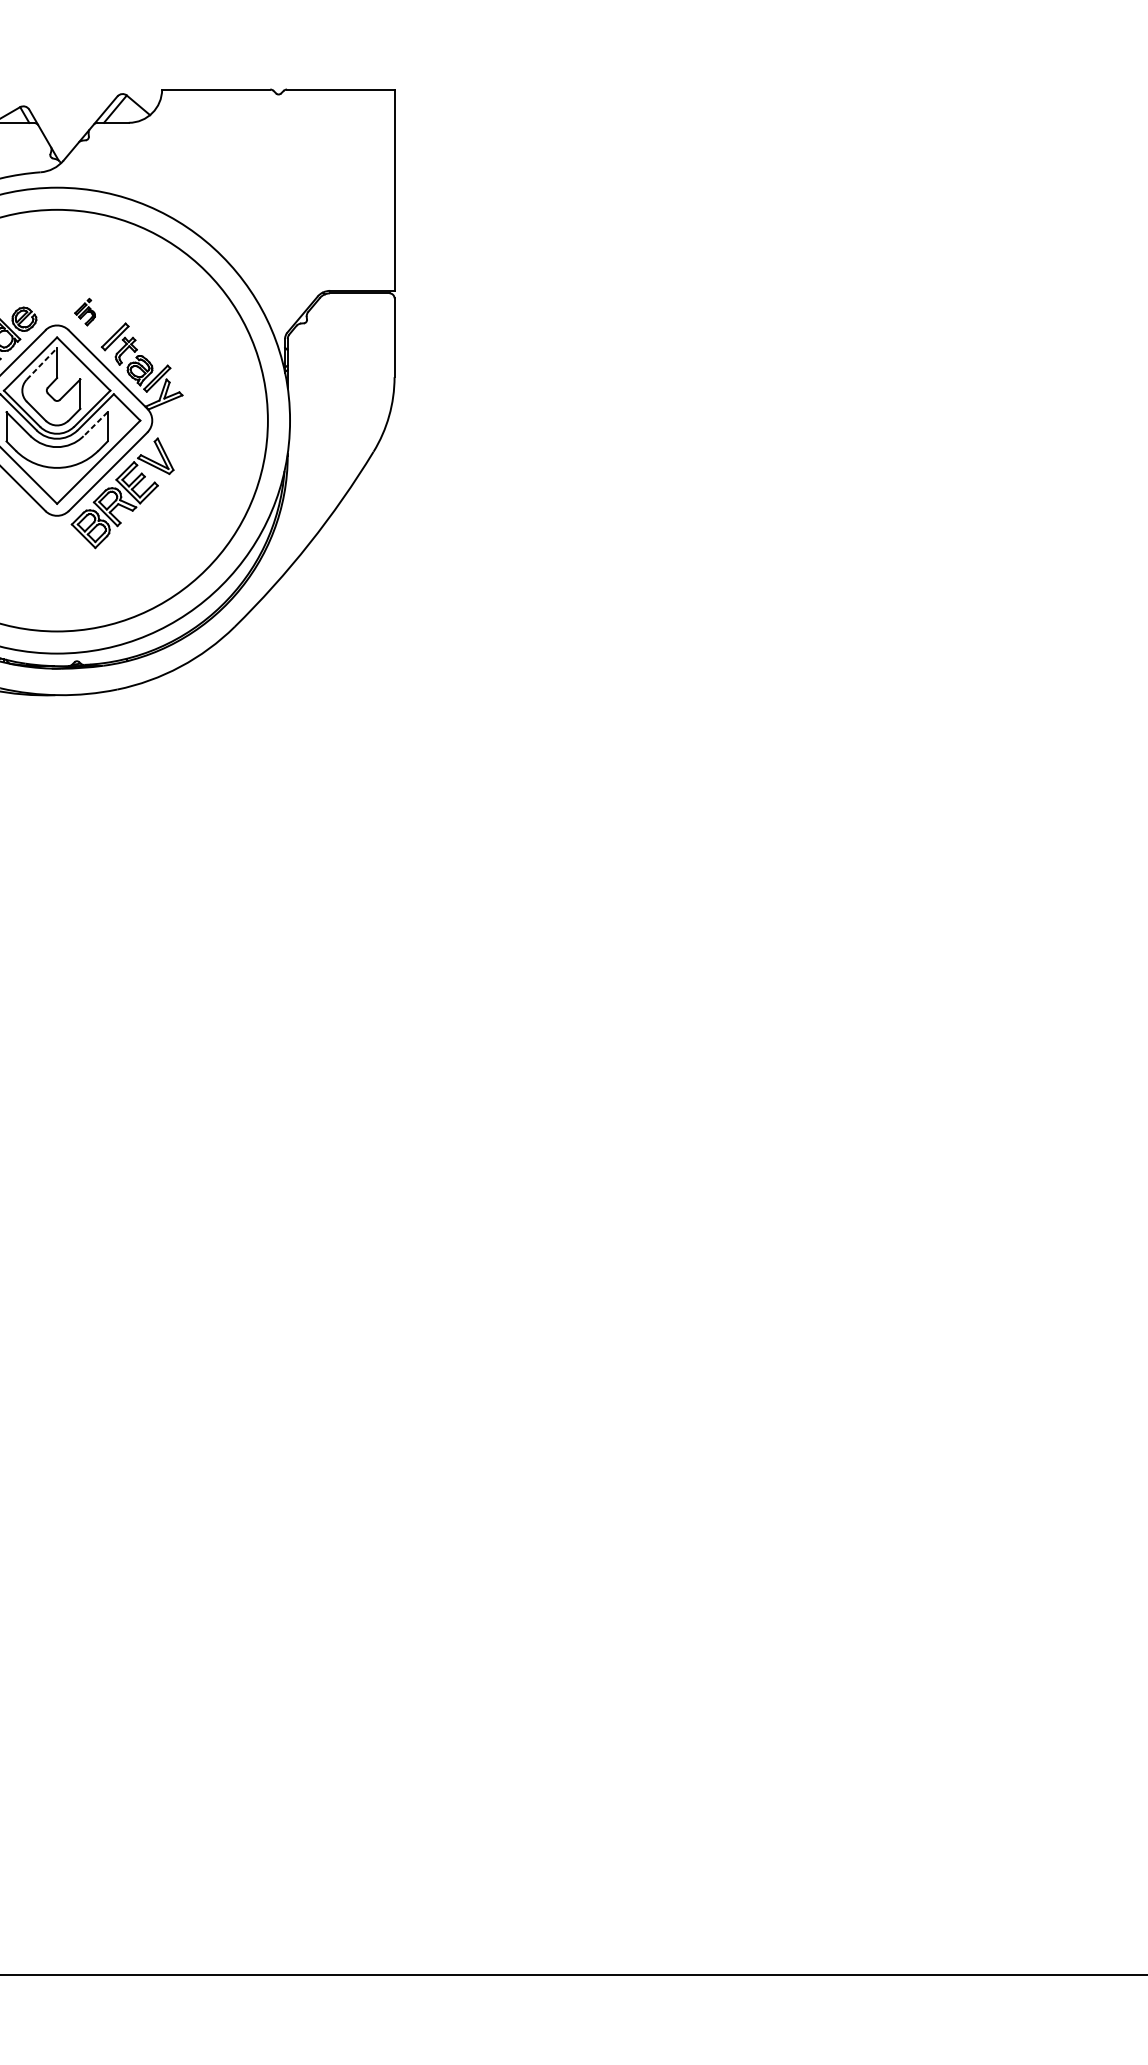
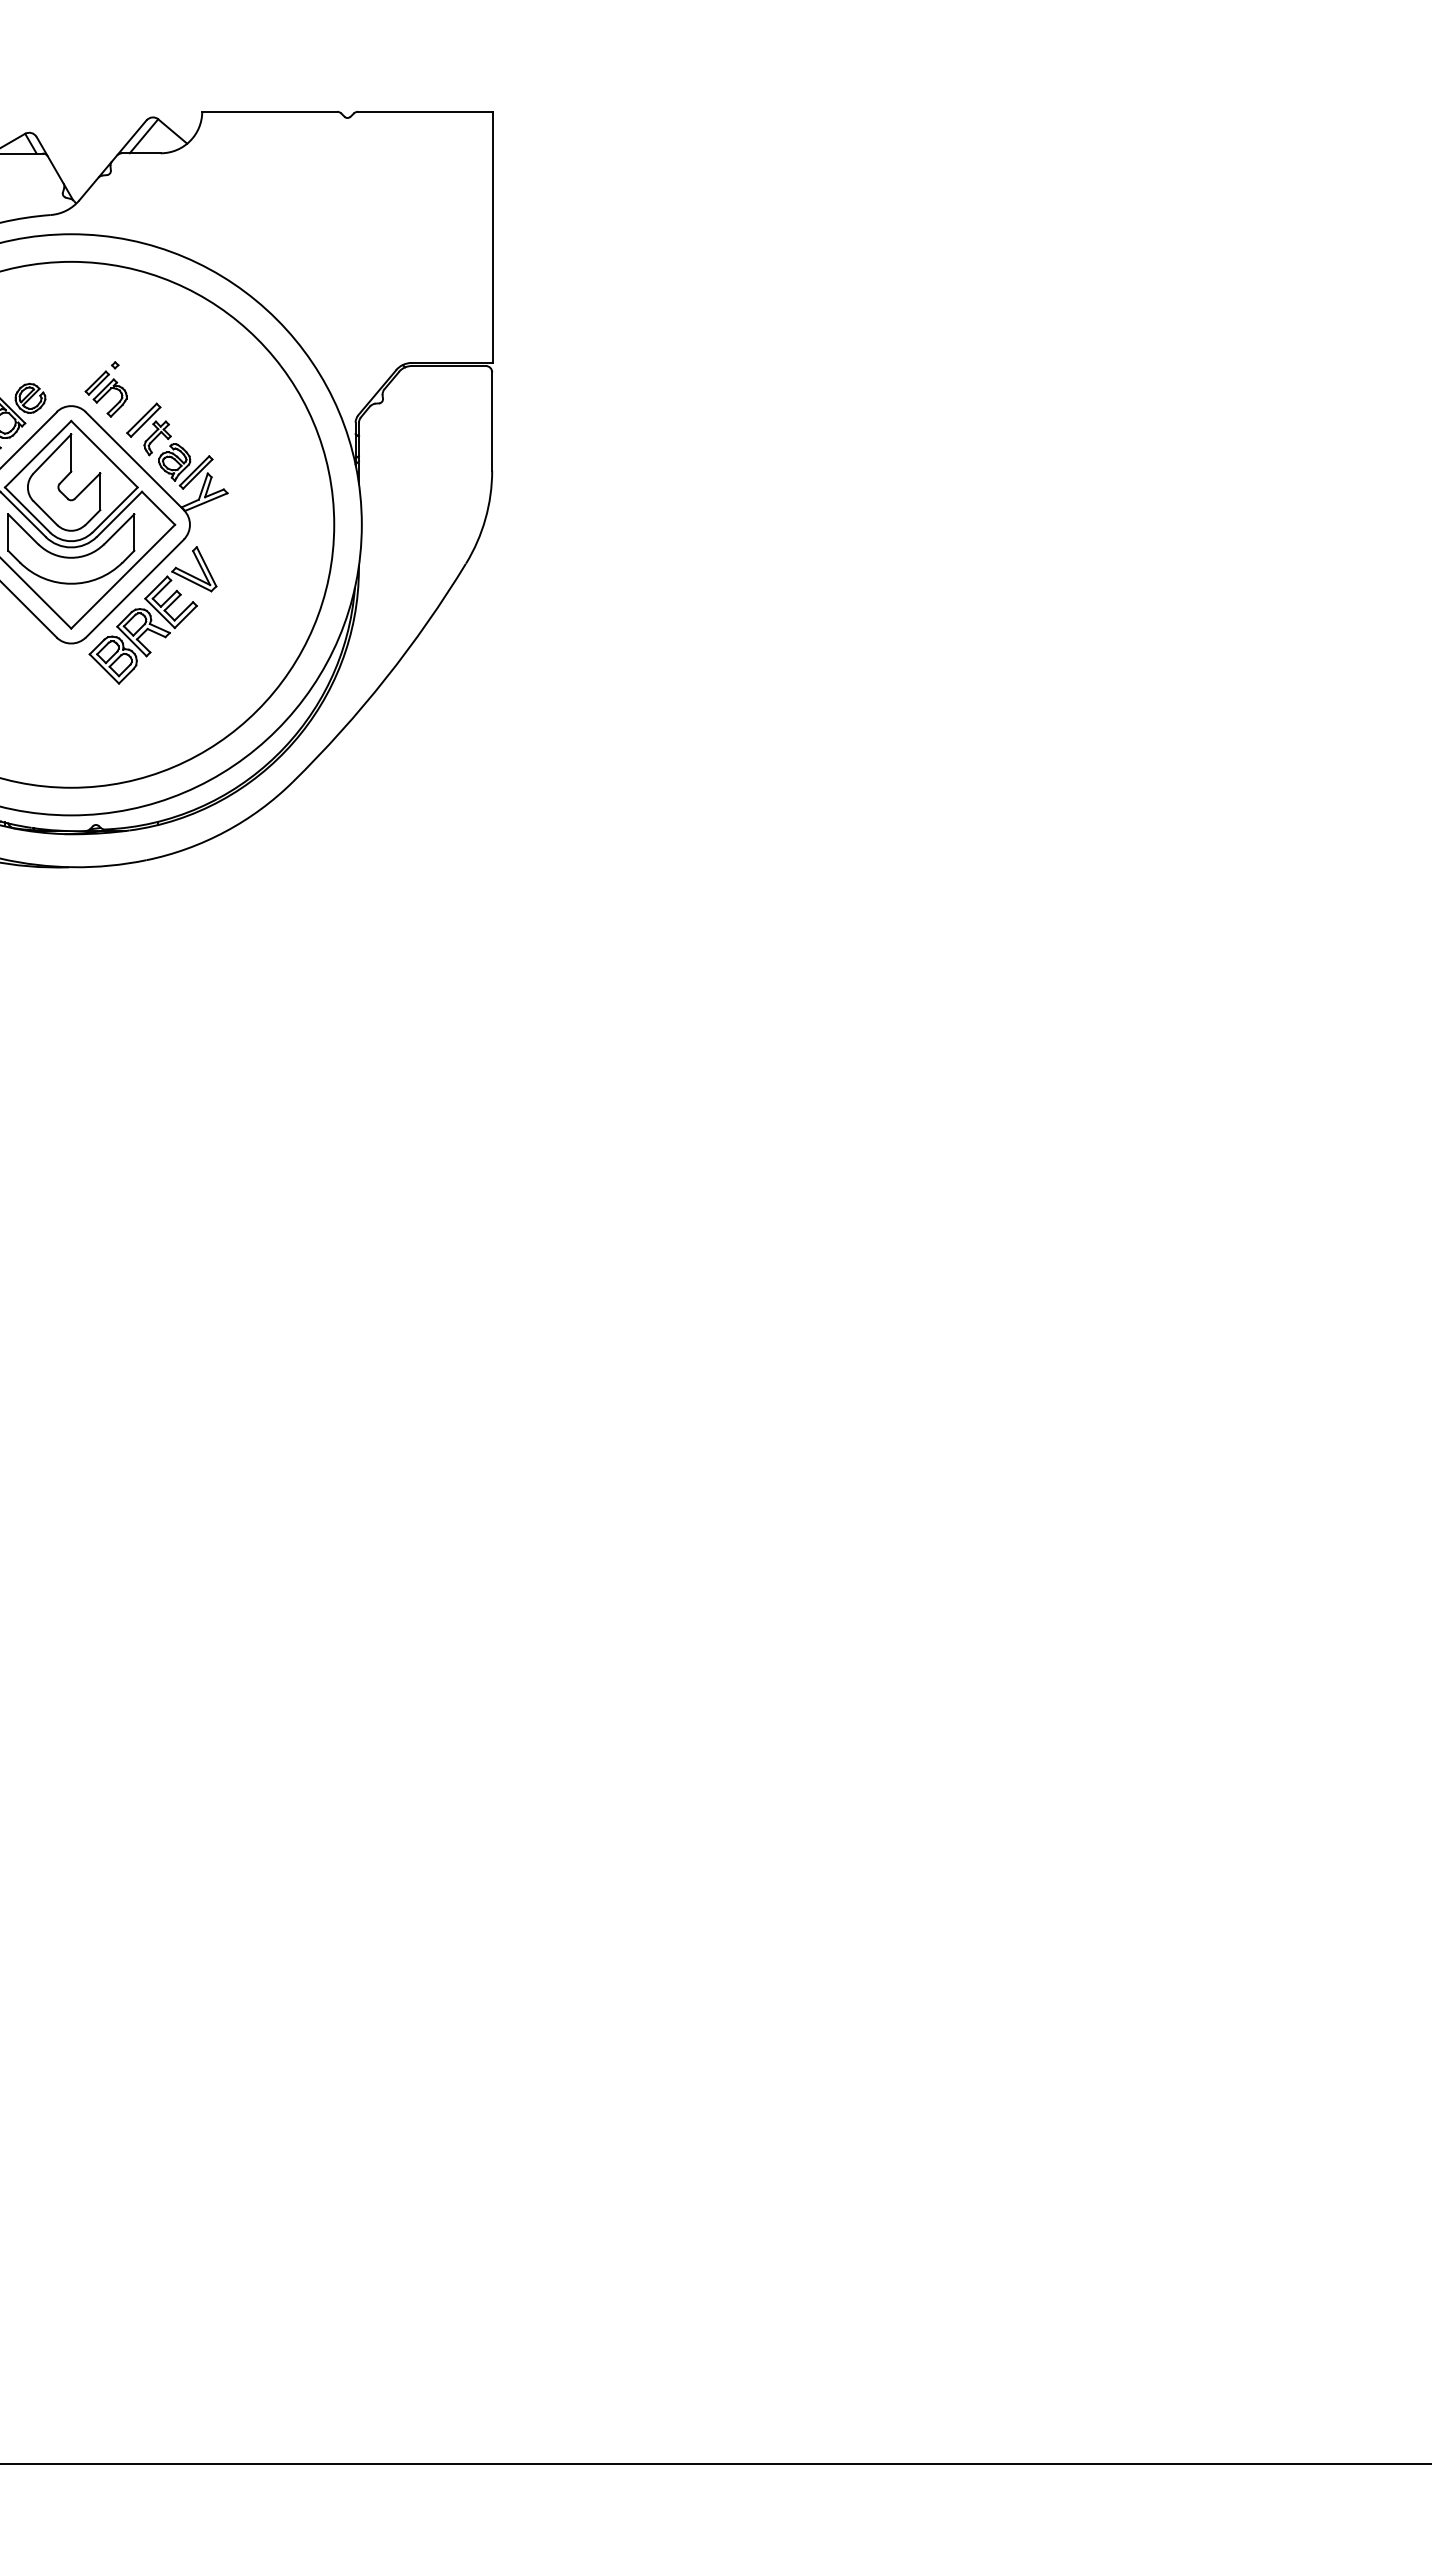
part: (84, 312) -> (105, 389), size x1.67
line: (42, 363) -> (52, 453), dashed -> solid
line: (94, 424) -> (118, 529), dashed -> solid

